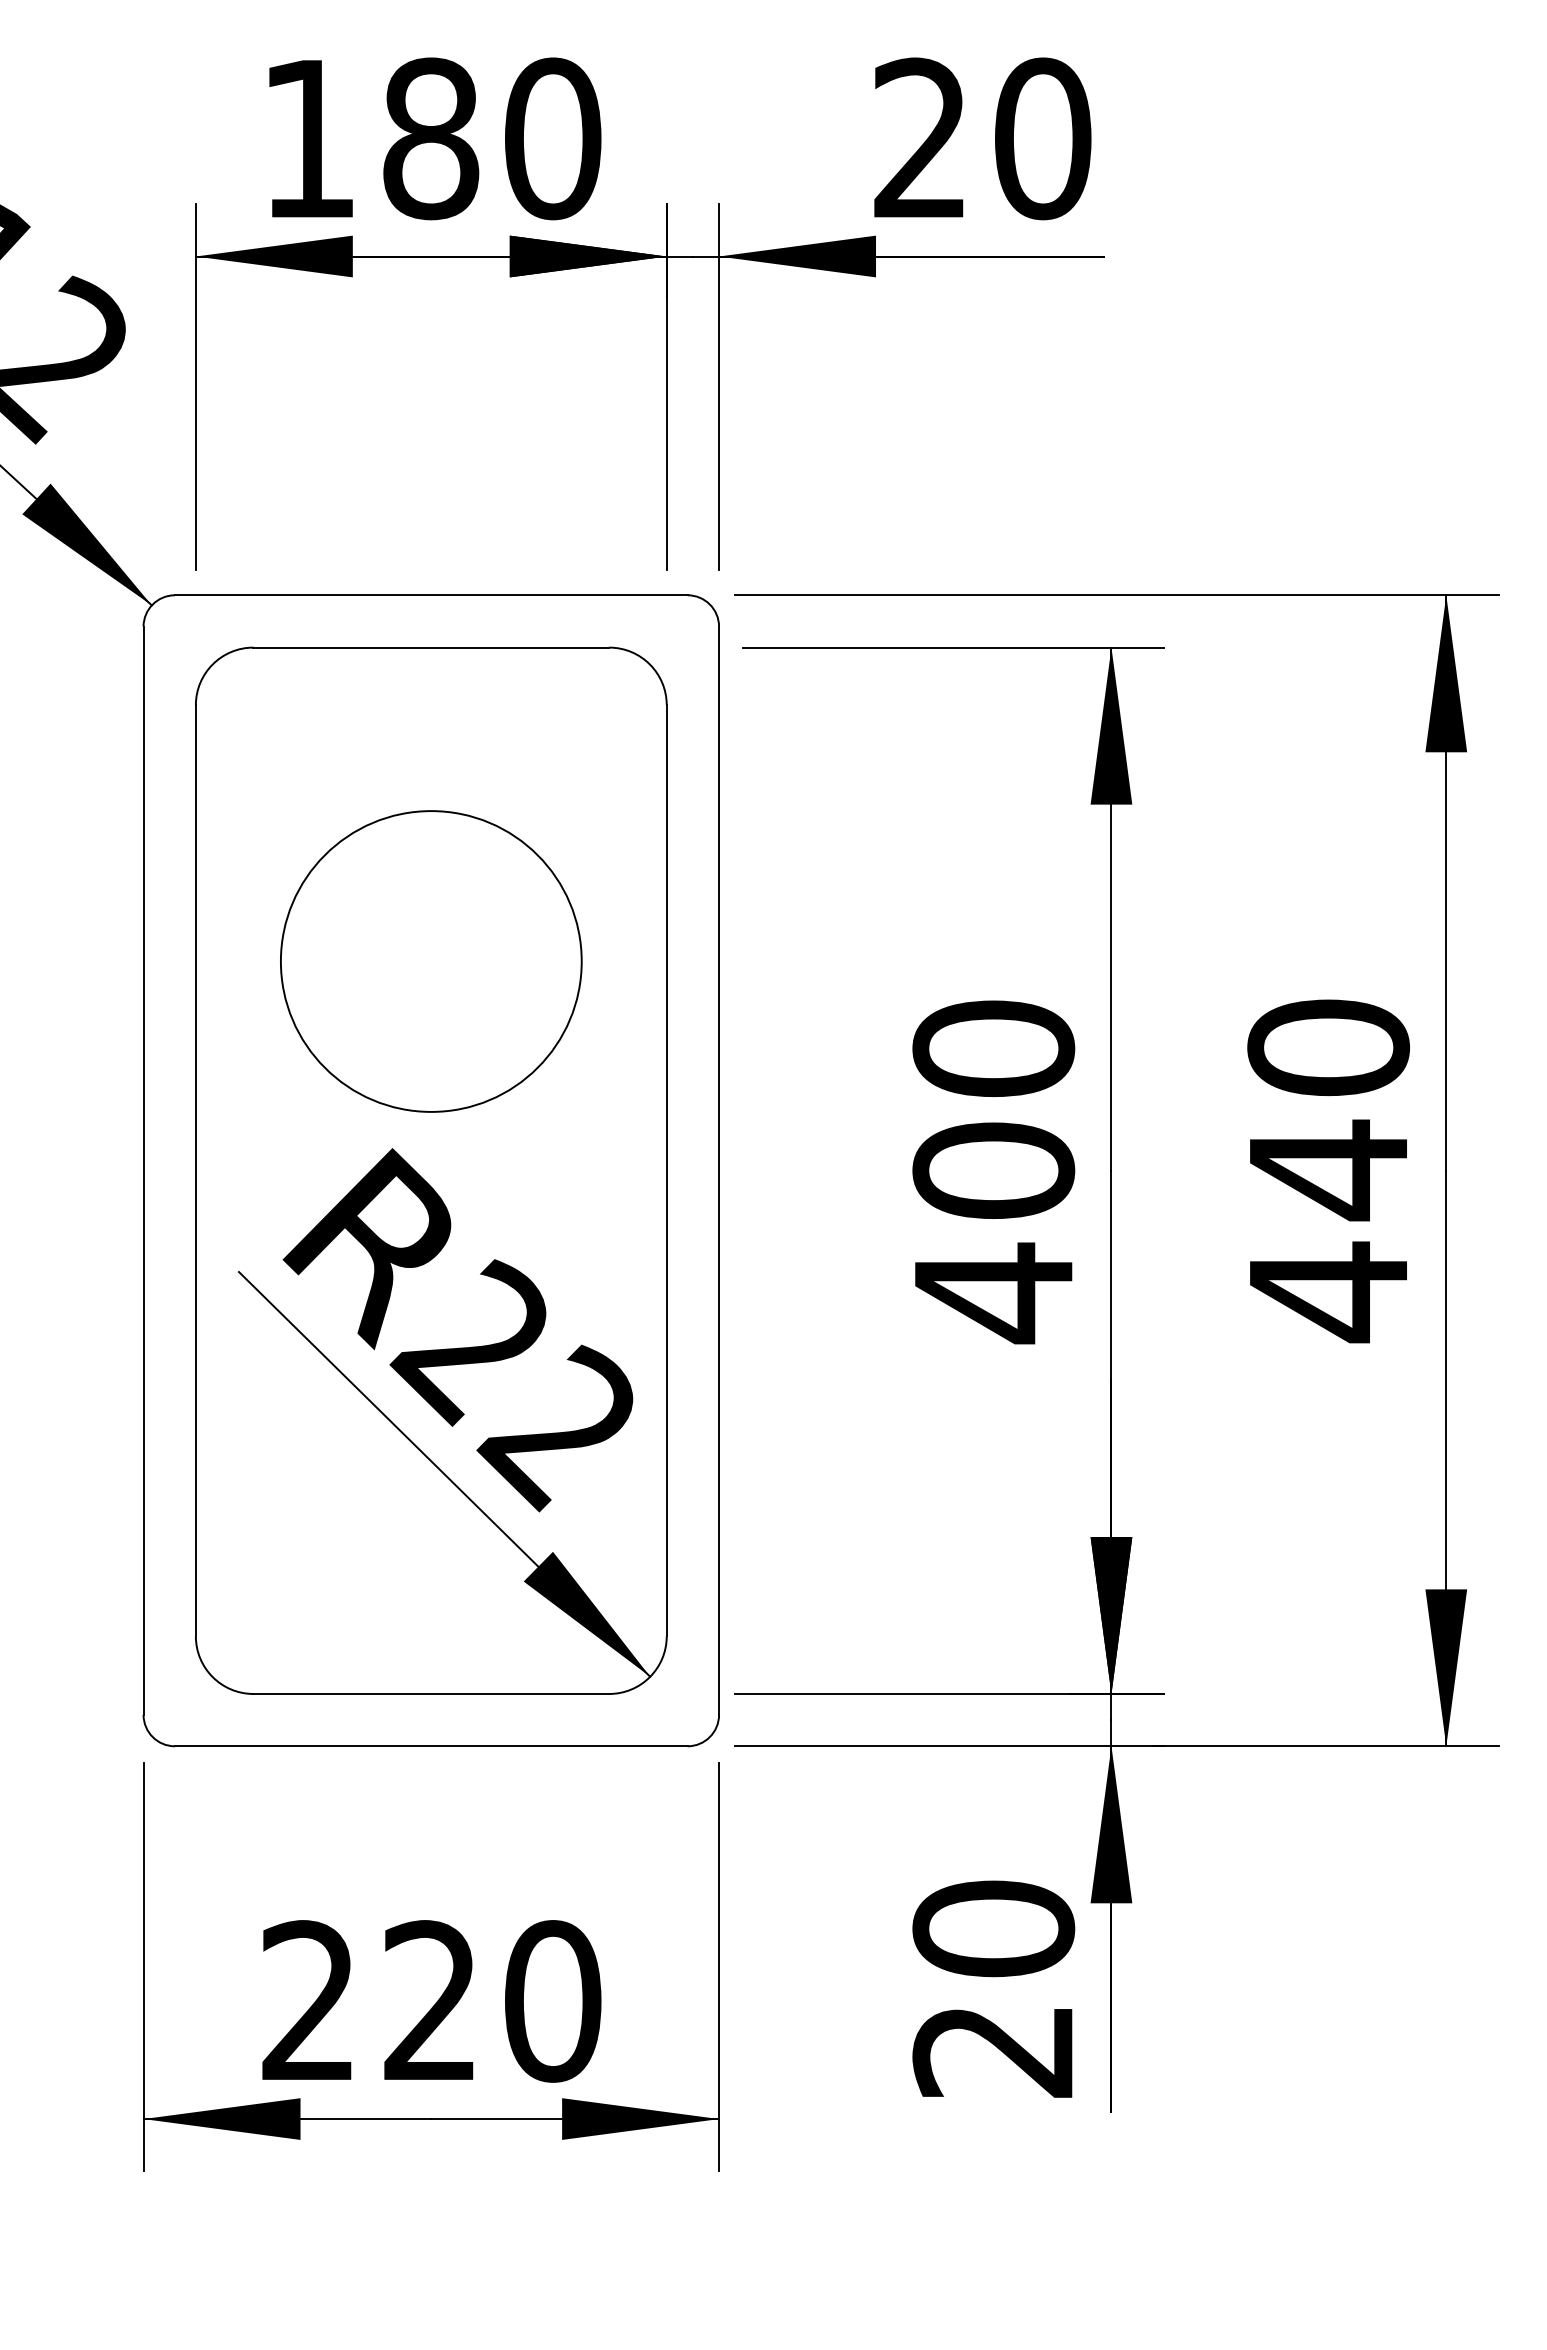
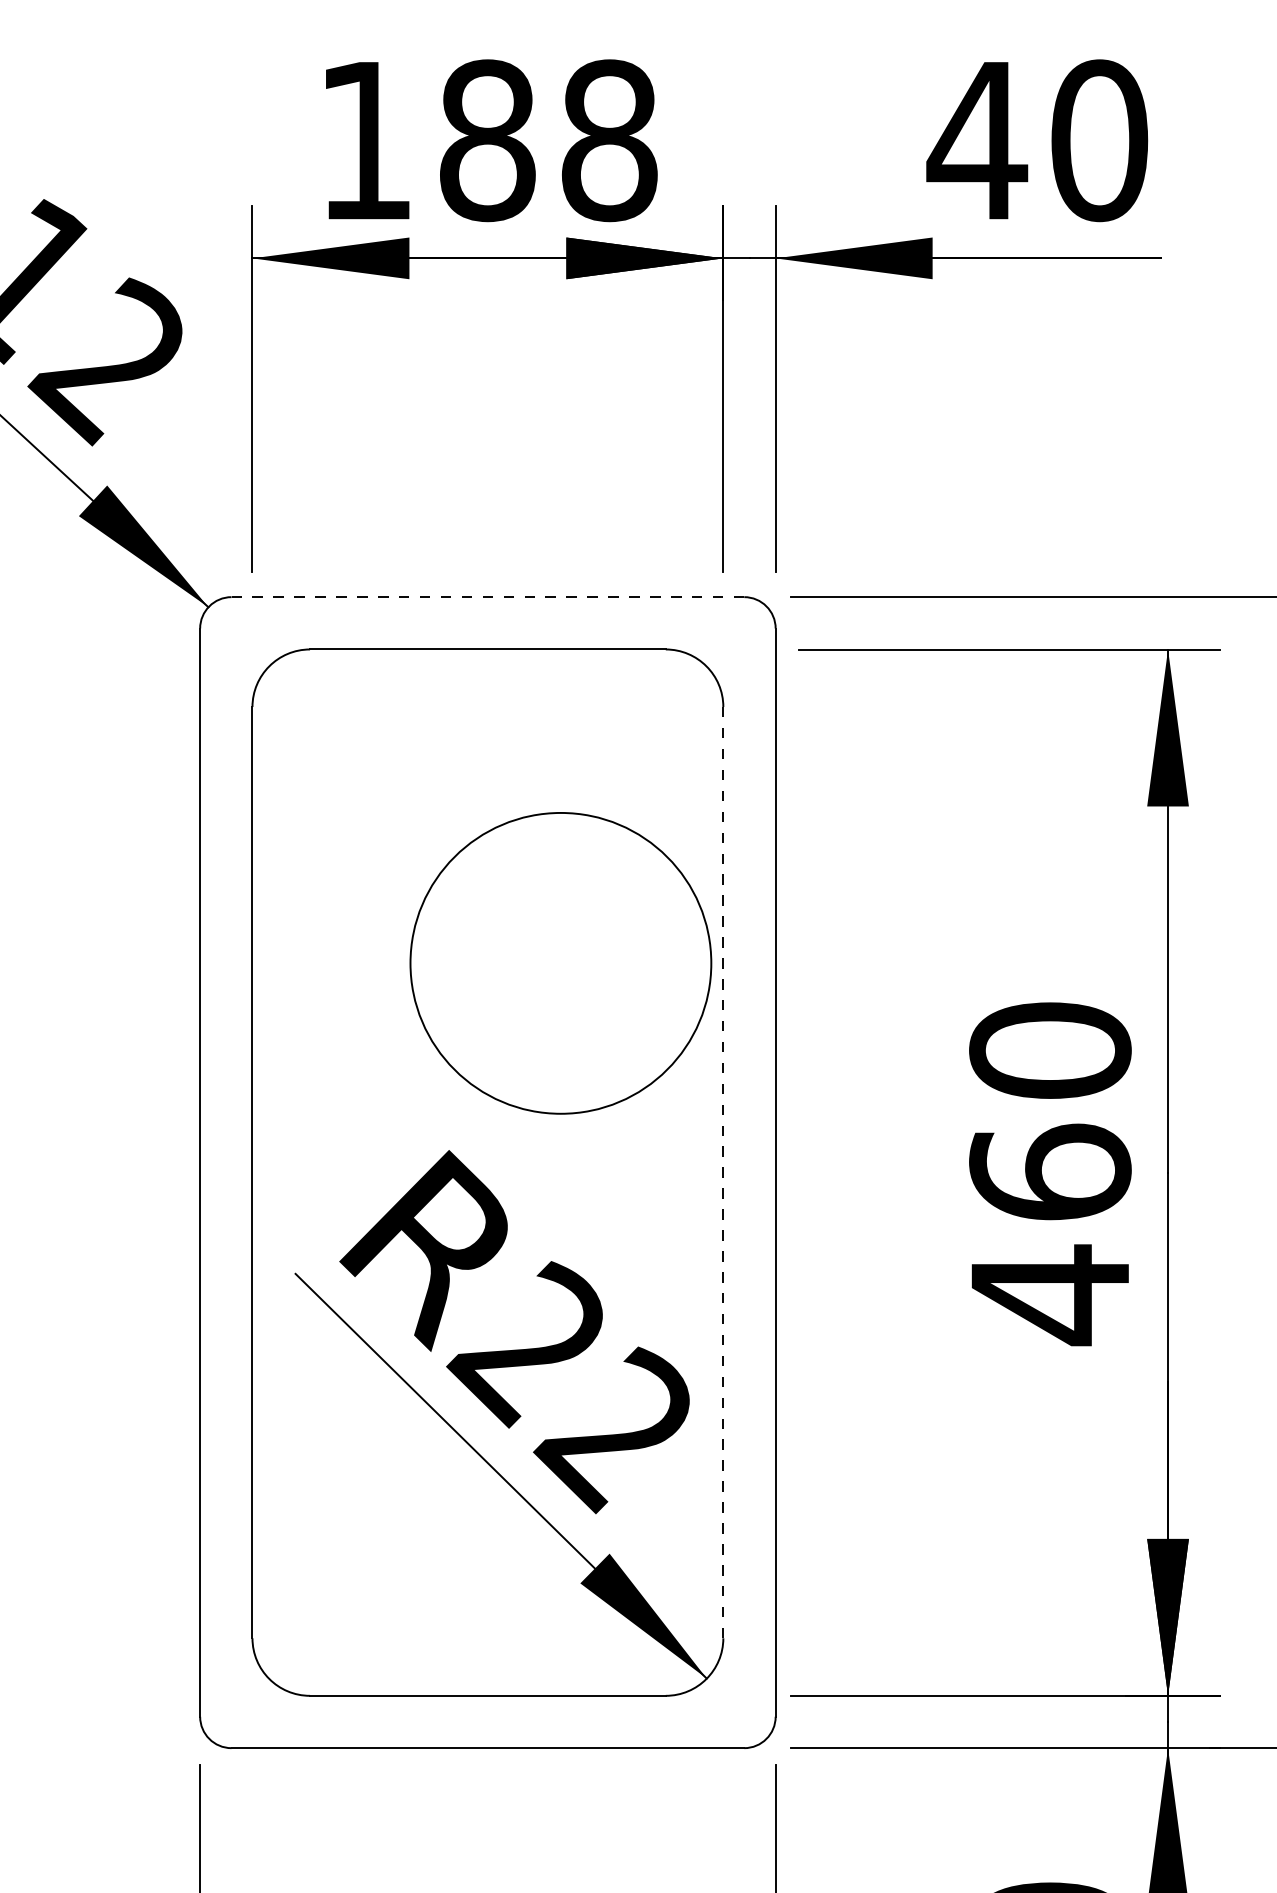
text: (920, 137) -> (977, 139), 20 -> 40
text: (553, 138) -> (610, 140), 180 -> 188
line: (431, 595) -> (488, 597), solid -> dashed
circle: (431, 961) -> (561, 963), moved
text: (993, 1169) -> (1050, 1171), 400 -> 460
line: (666, 1170) -> (723, 1172), solid -> dashed

